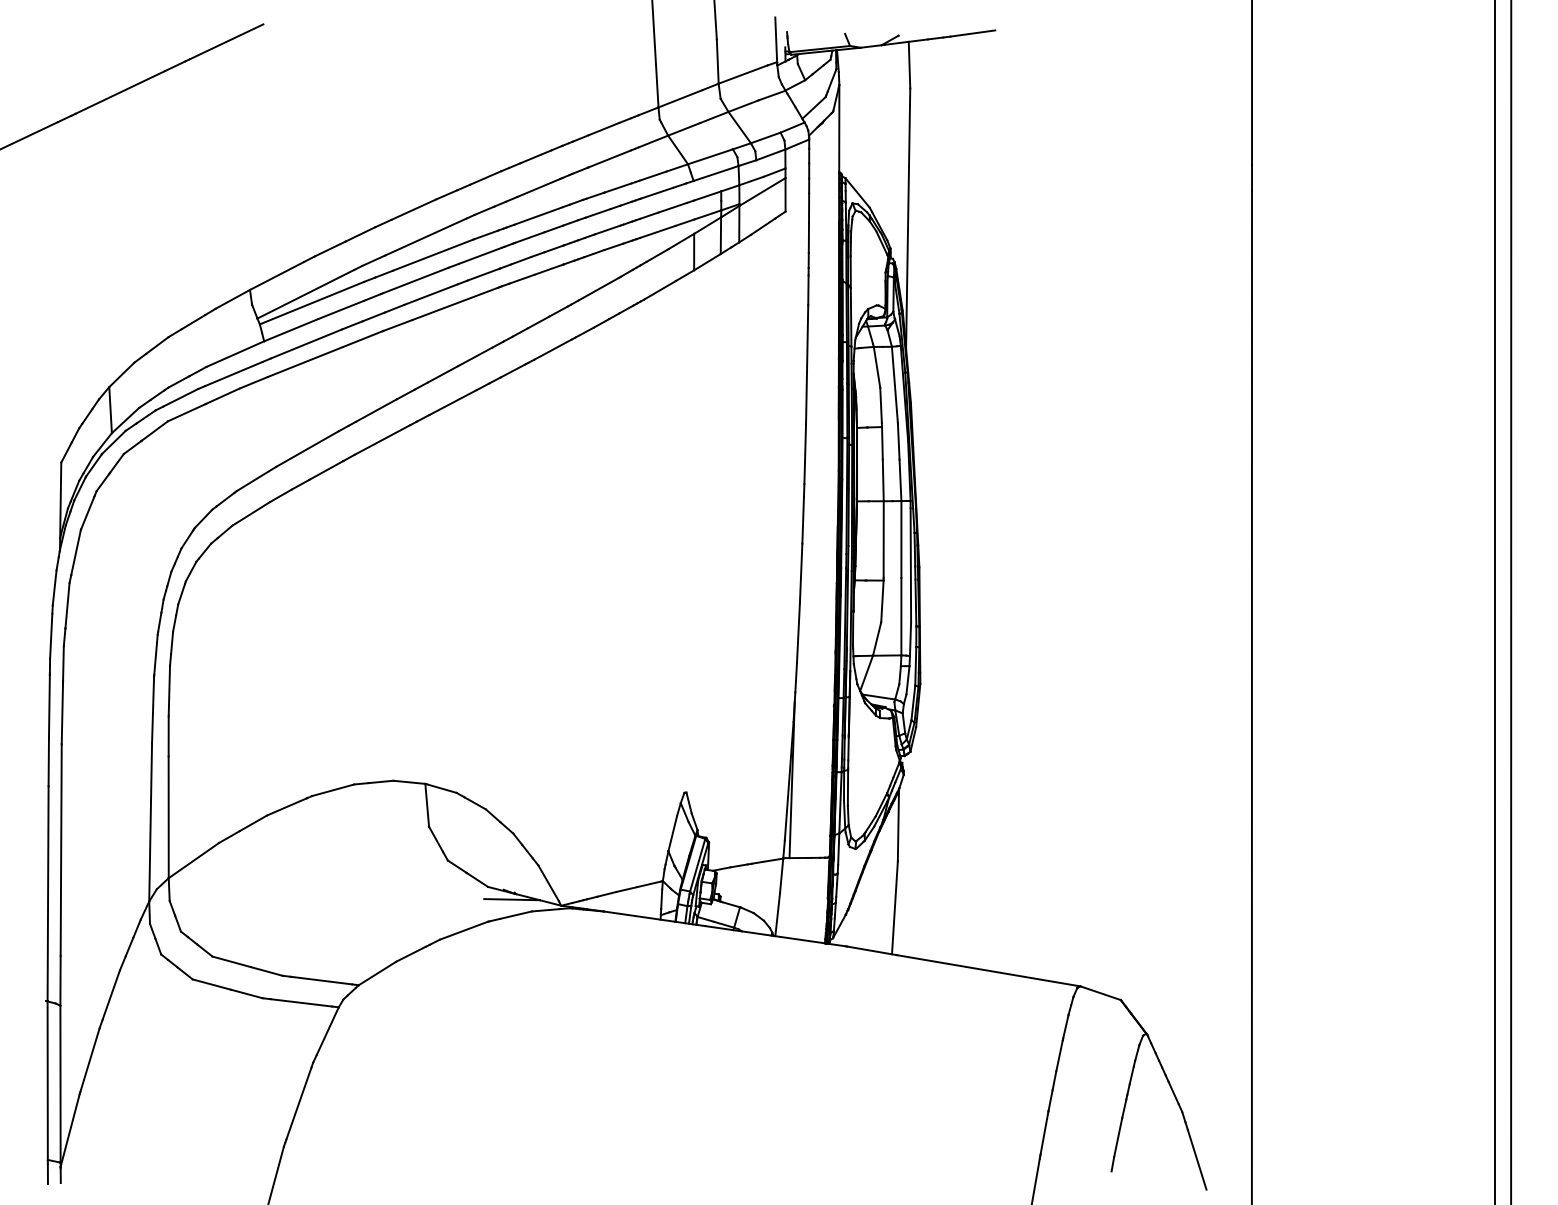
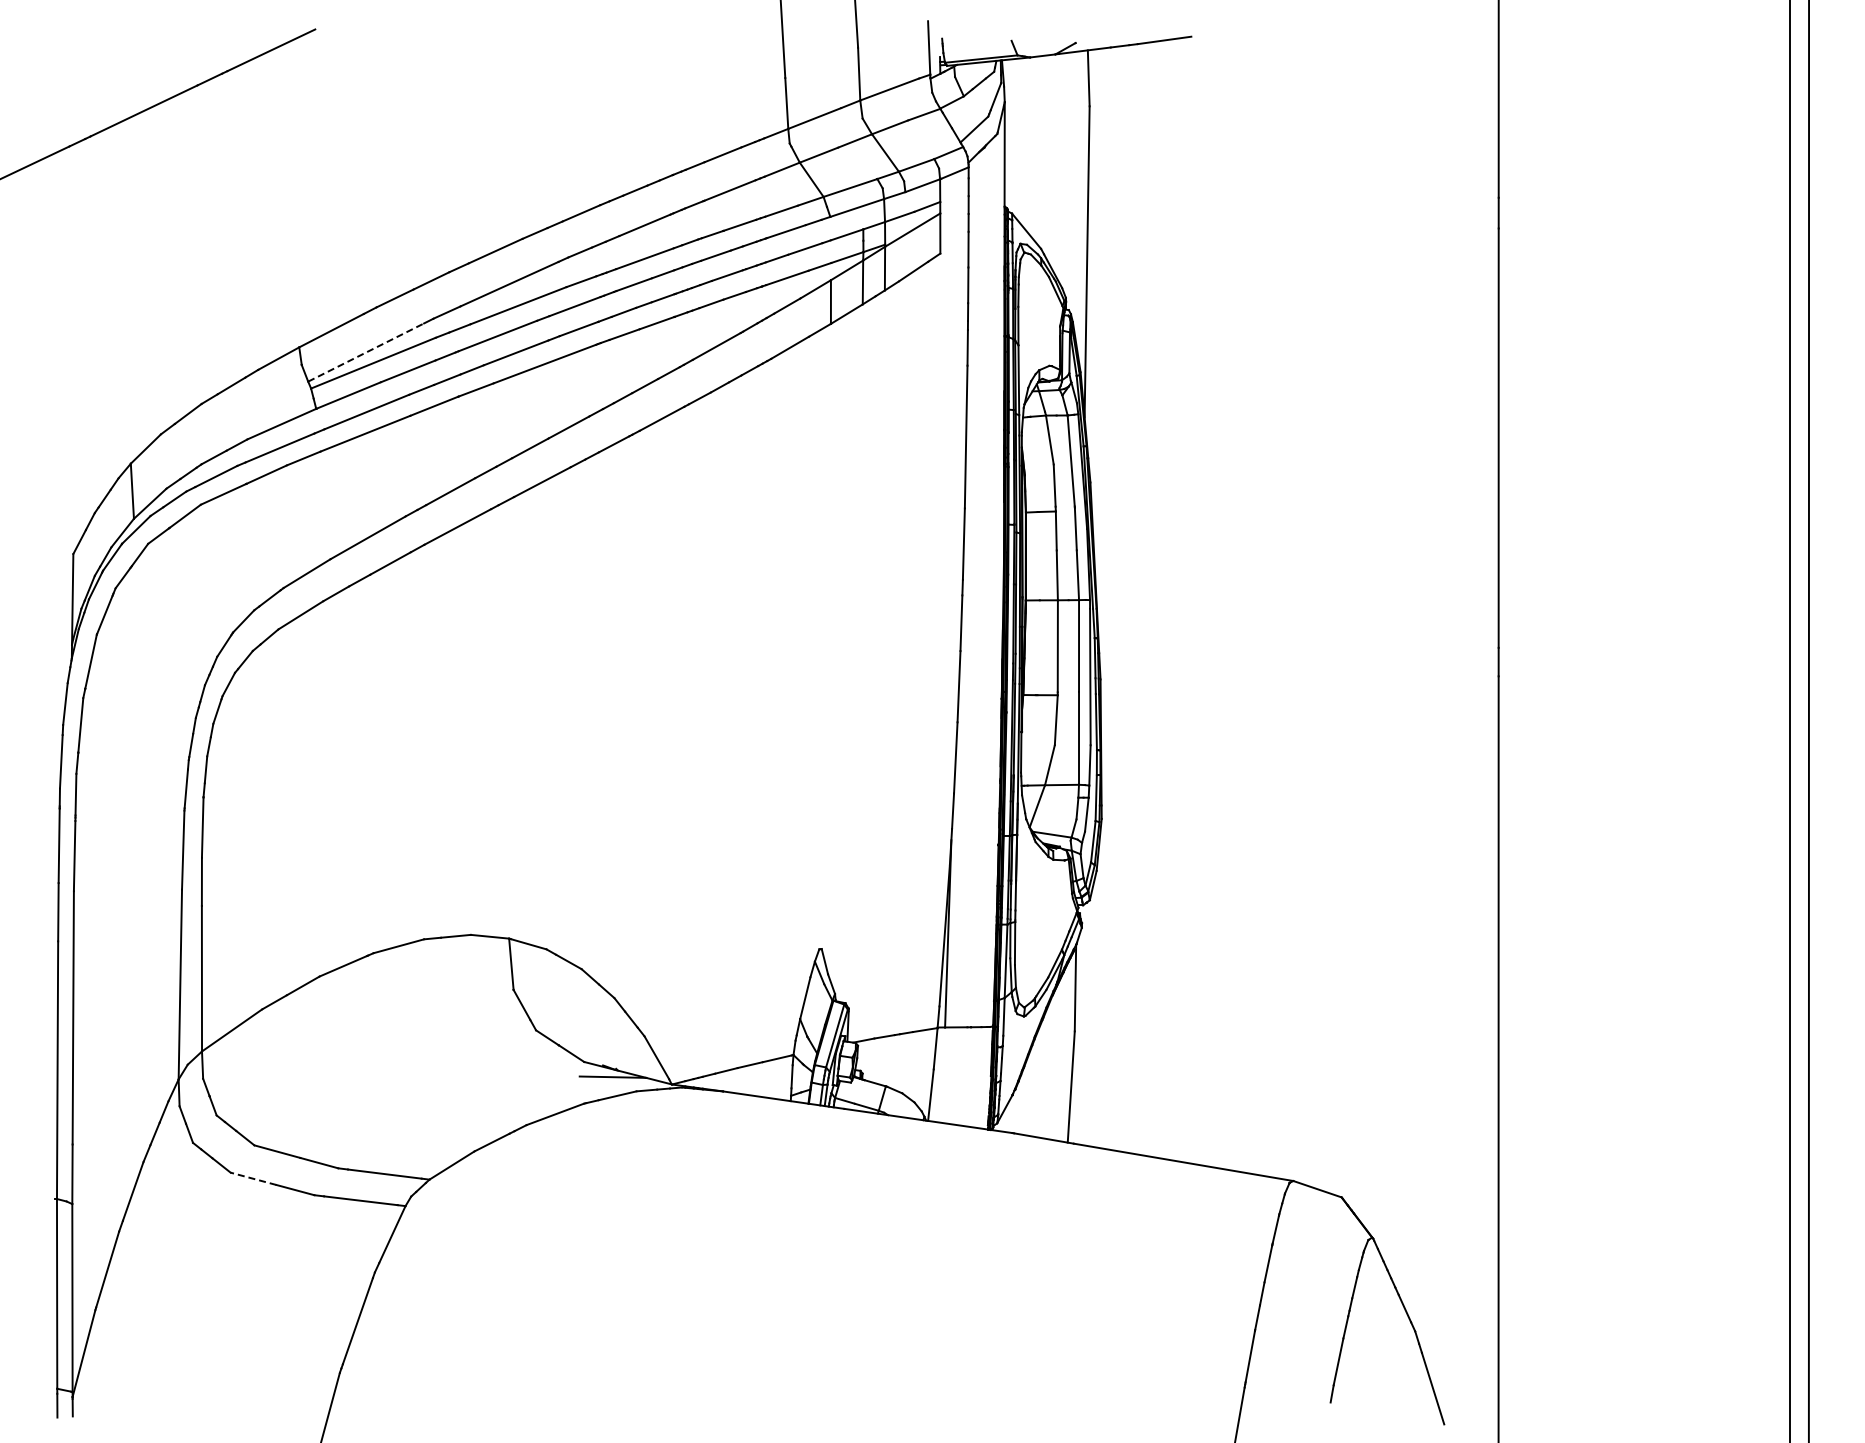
line: (306, 294) -> (366, 352), solid -> dashed
line: (211, 984) -> (253, 1178), solid -> dashed

